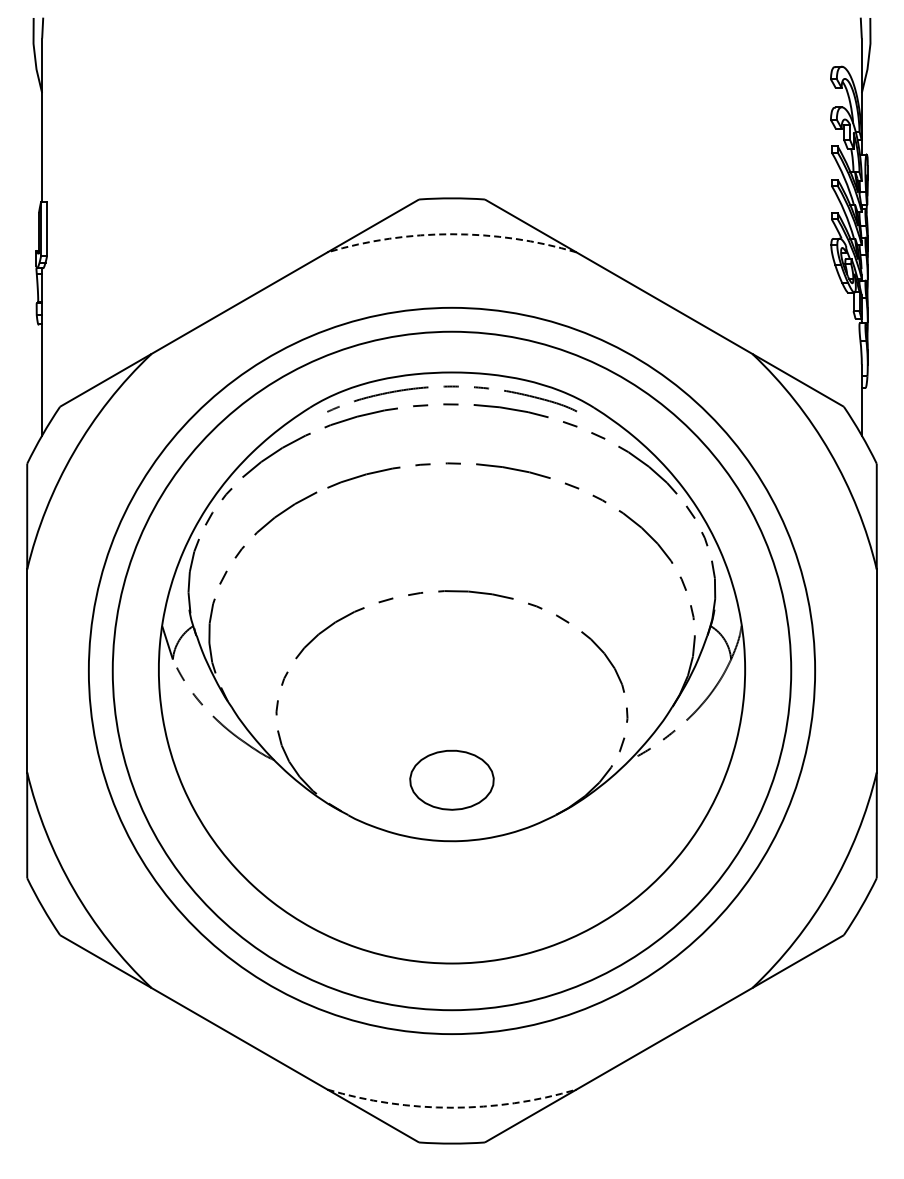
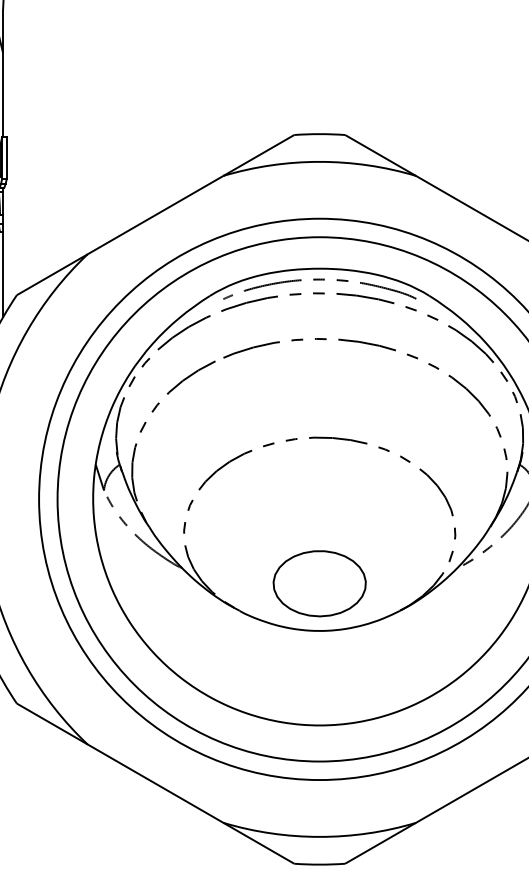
arc: (451, 234) -> (319, 162), dashed -> solid
part: (451, 780) -> (319, 584), size x1.43
arc: (451, 1107) -> (319, 836), dashed -> solid

